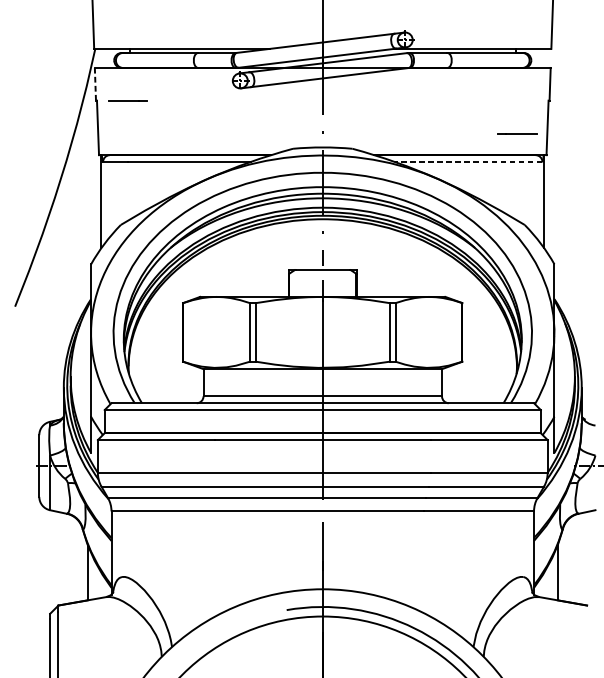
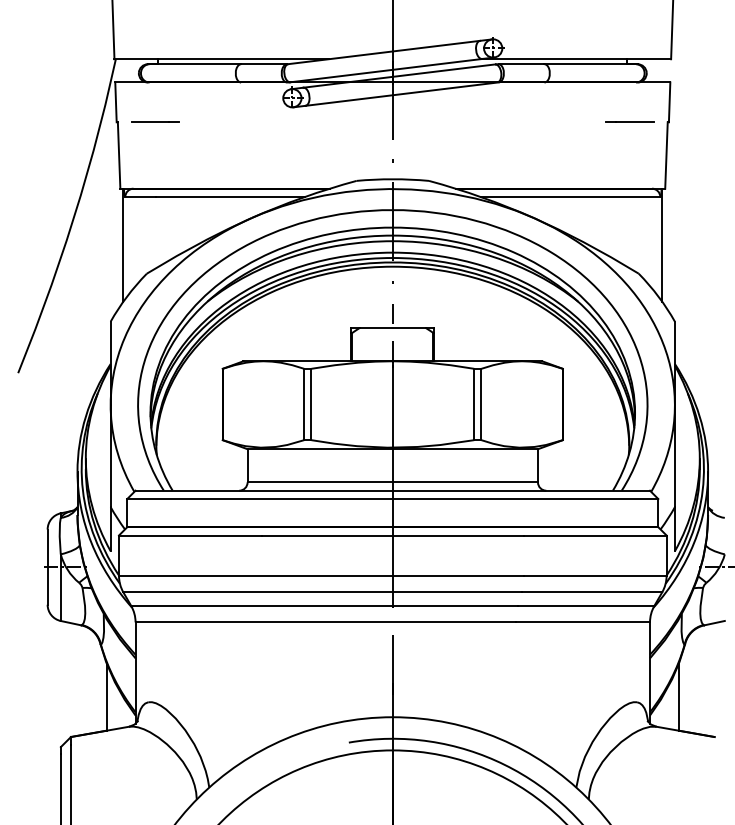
line: (95, 84) -> (115, 102), dashed -> solid
line: (517, 133) -> (629, 121), moved
line: (468, 161) -> (570, 196), dashed -> solid

